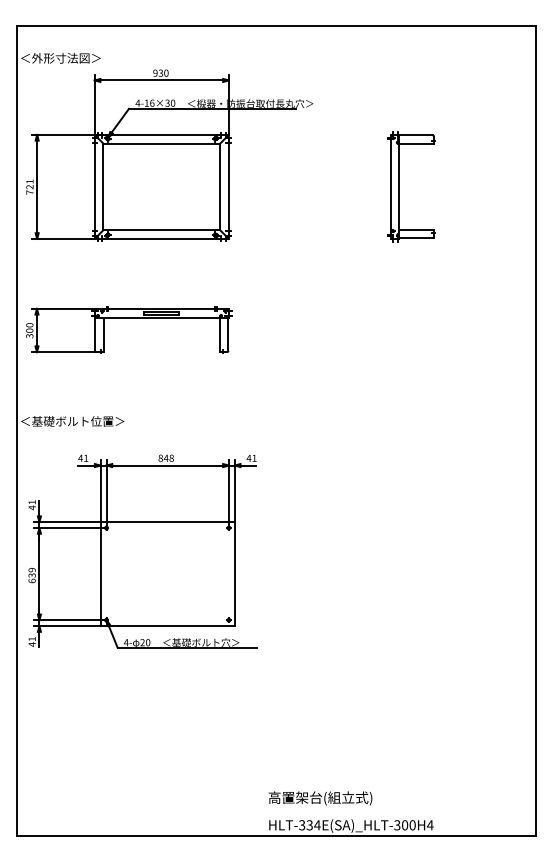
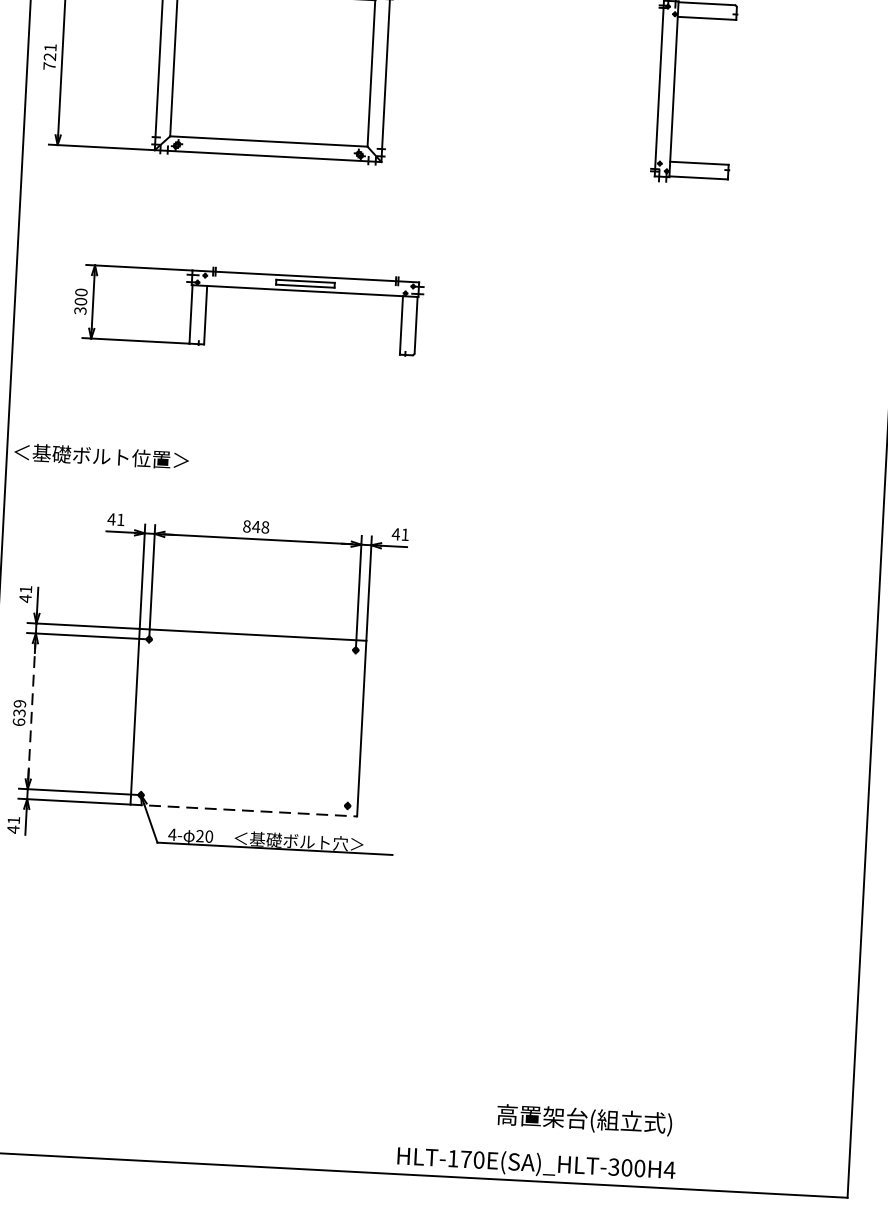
part: (129, 318) -> (250, 289), moved
line: (39, 573) -> (31, 710), solid -> dashed
line: (168, 626) -> (245, 811), solid -> dashed
text: (320, 798) -> (584, 1120), moved
text: (309, 825) -> (465, 1159), HLT-334E(SA)_HLT-300H4 -> HLT-170E(SA)_HLT-300H4

